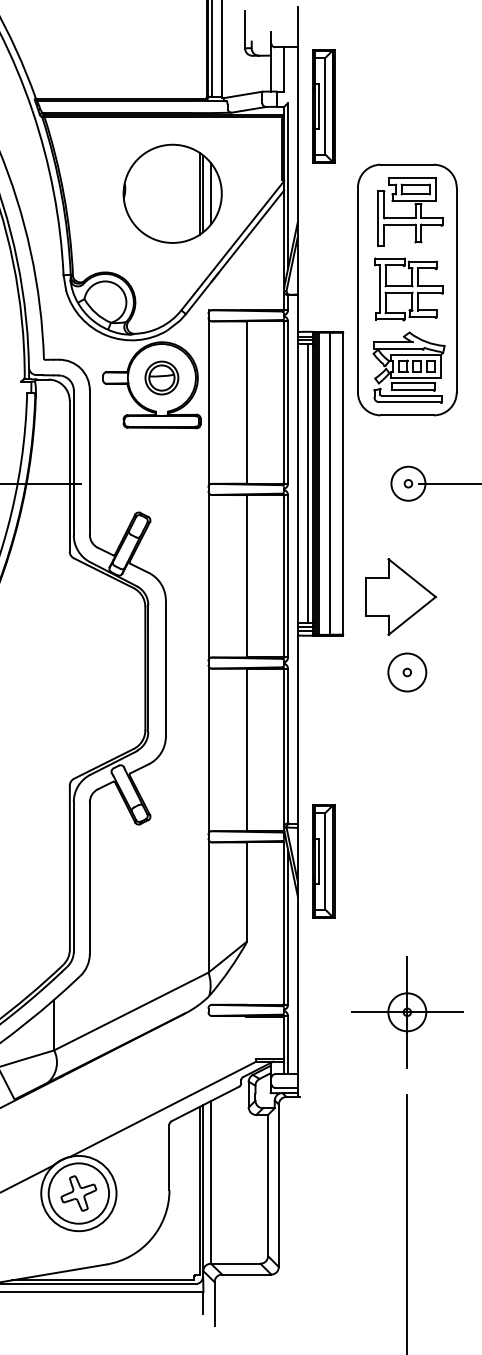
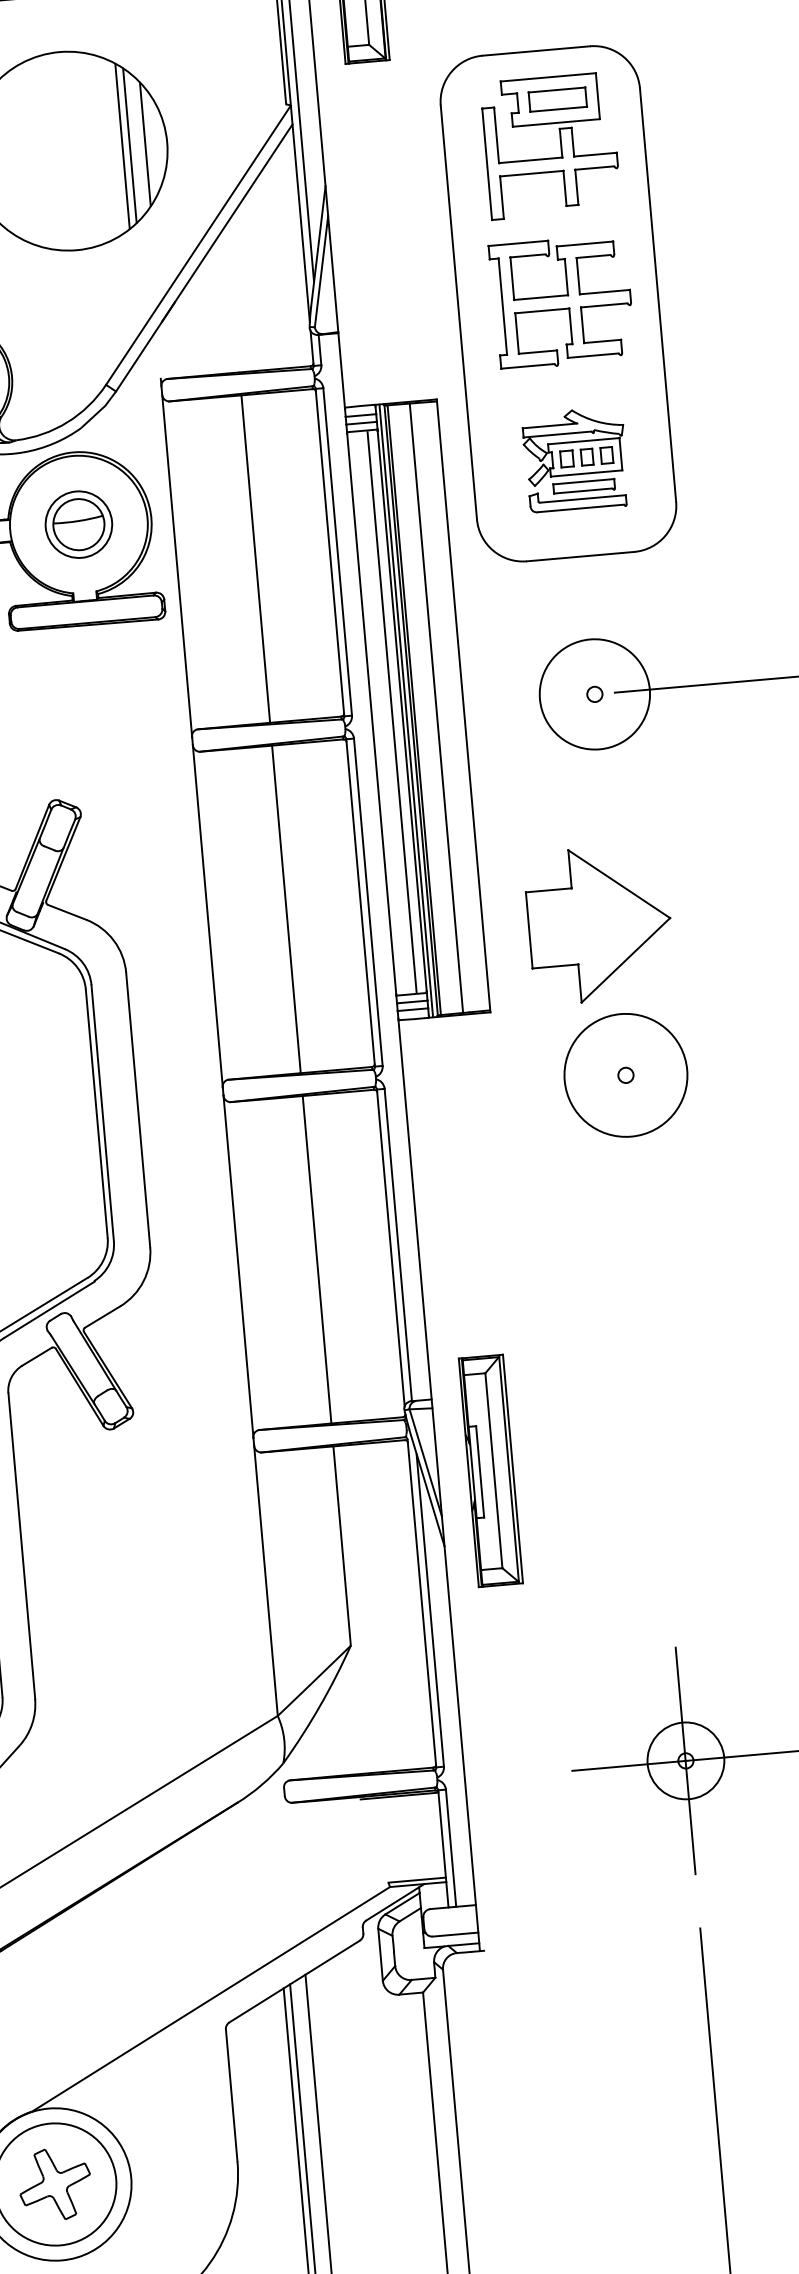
part: (408, 367) -> (574, 459), size x0.7
circle: (408, 483) -> (594, 693), size x1.6
circle: (407, 672) -> (626, 1075), size x1.6

